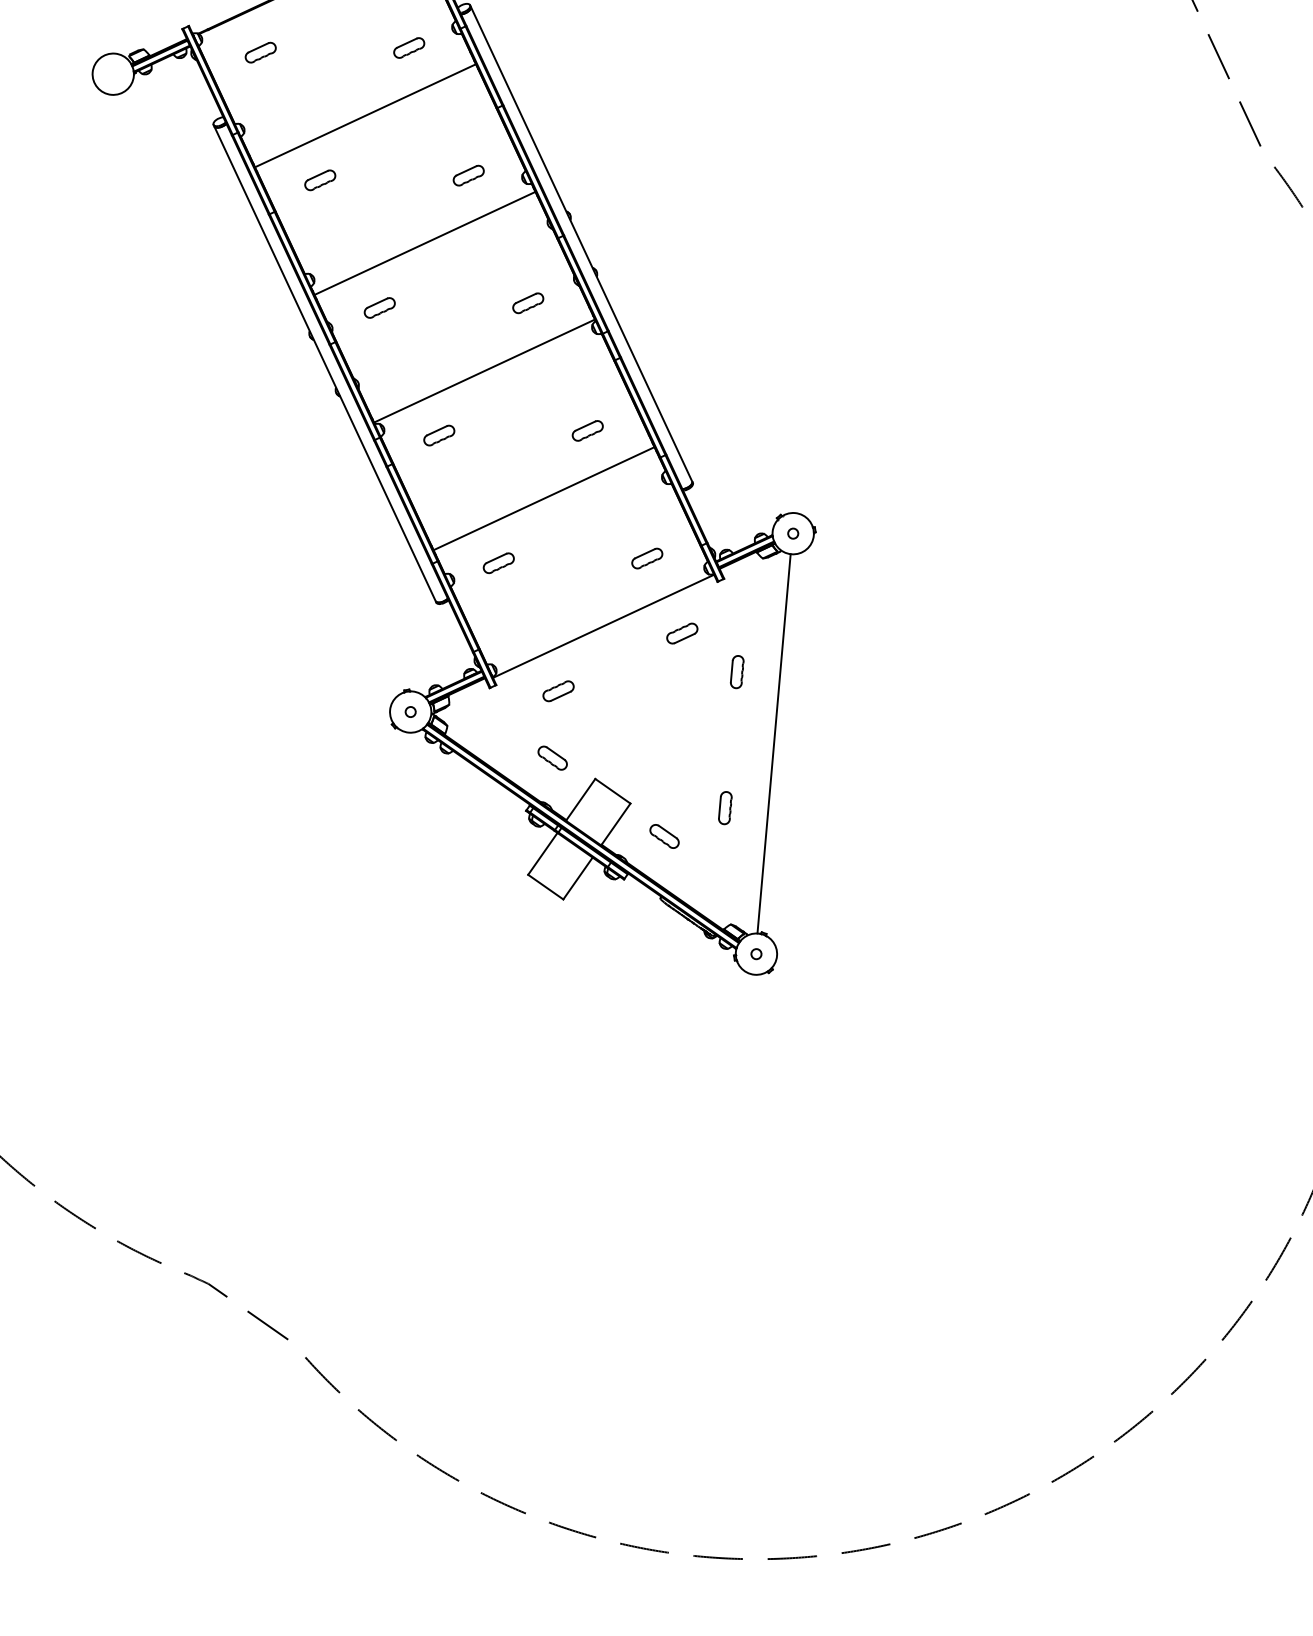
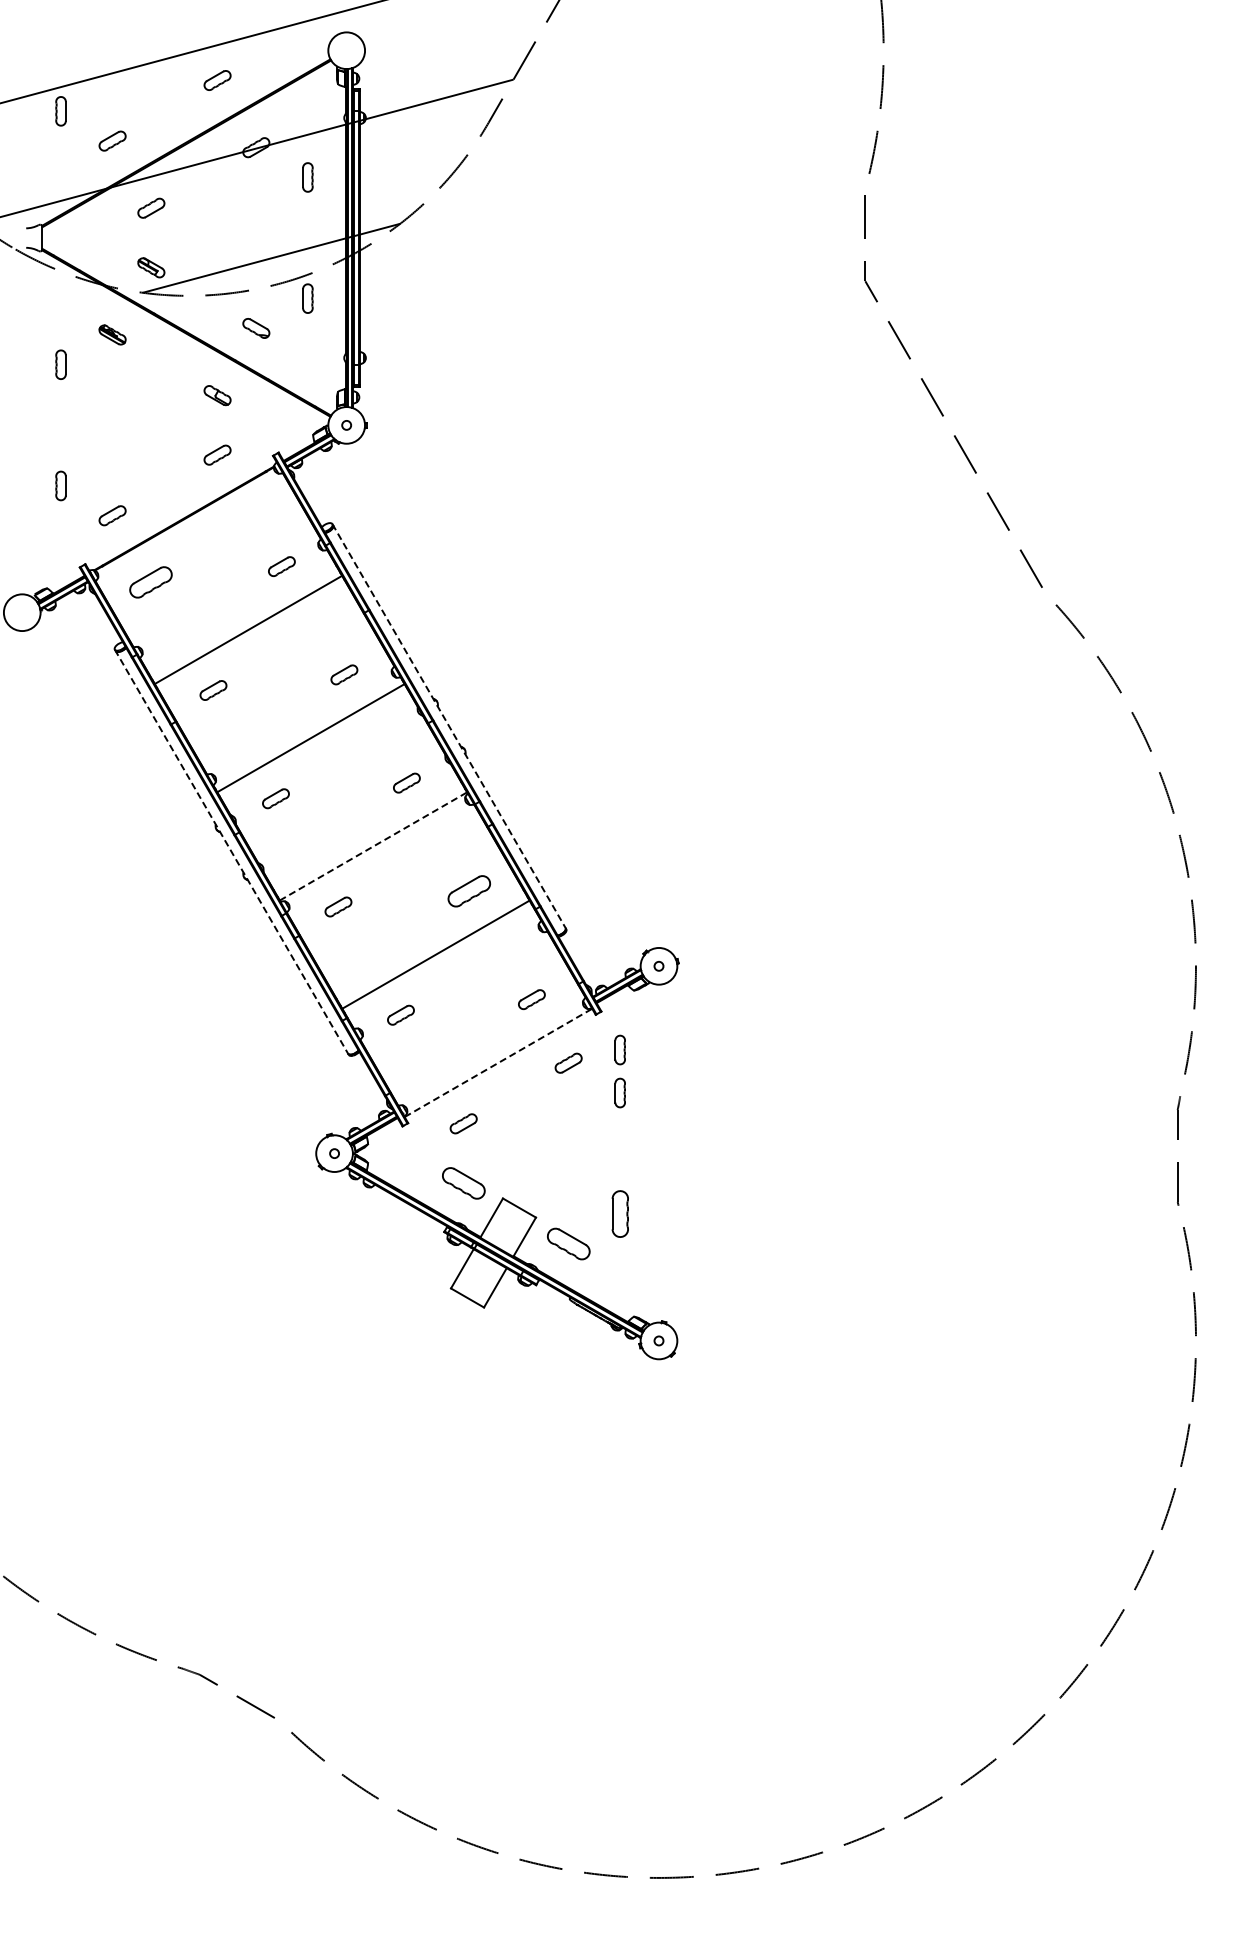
part: (260, 51) -> (150, 581), size x1.6
line: (581, 243) -> (449, 726), solid -> dashed
line: (324, 363) -> (231, 852), solid -> dashed
line: (484, 371) -> (373, 846), solid -> dashed
part: (587, 431) -> (469, 891), size x1.6
part: (740, 623) -> (619, 1049), added
line: (603, 625) -> (498, 1062), solid -> dashed
line: (774, 743) -> (658, 1153), removed
part: (552, 758) -> (463, 1183), size x1.6
part: (724, 808) -> (619, 1214), size x1.6
part: (664, 835) -> (568, 1243), size x1.6

